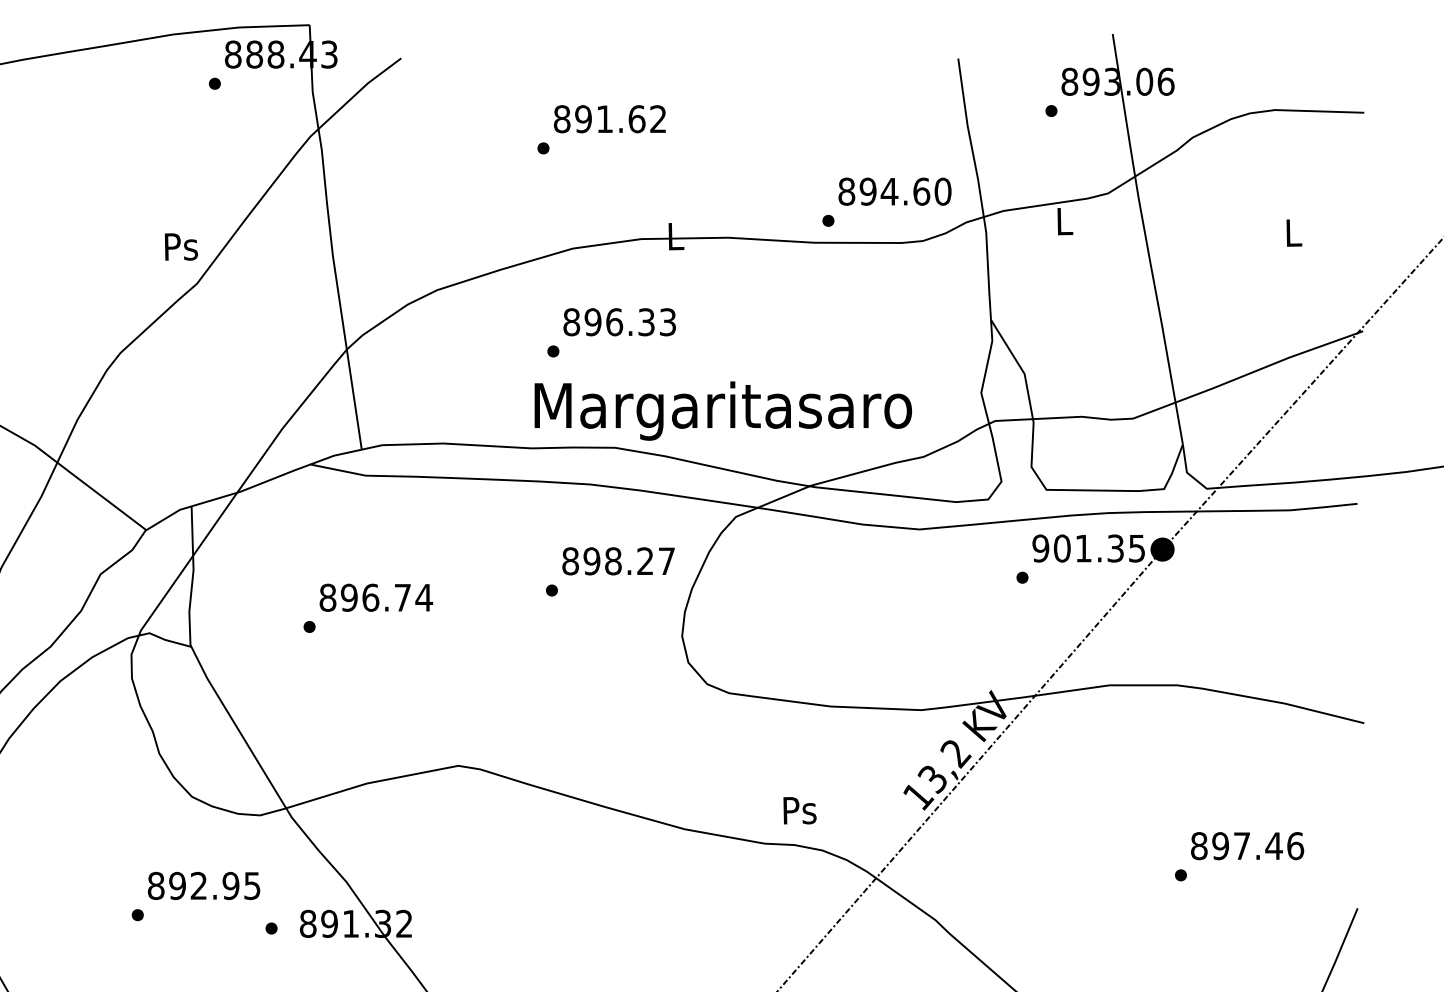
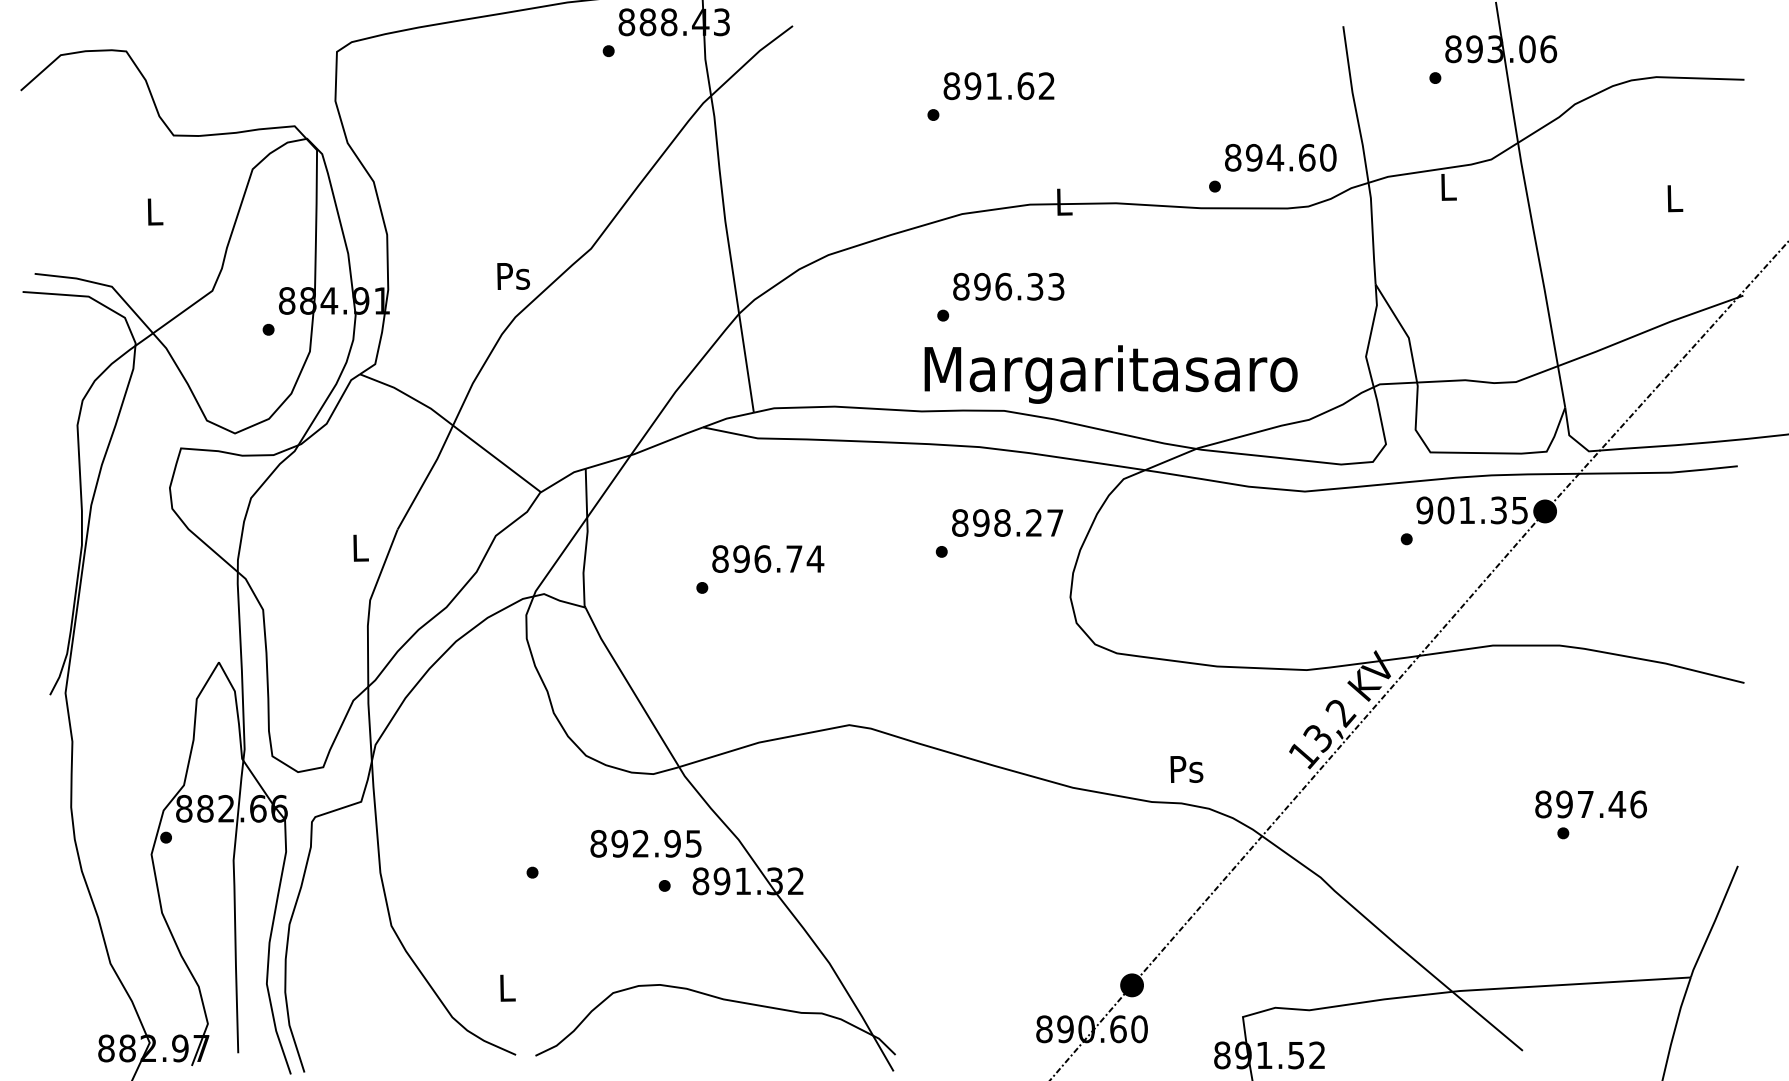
text: (181, 247) -> (513, 276), moved
text: (1246, 846) -> (1590, 804), moved
text: (203, 885) -> (645, 843), moved

